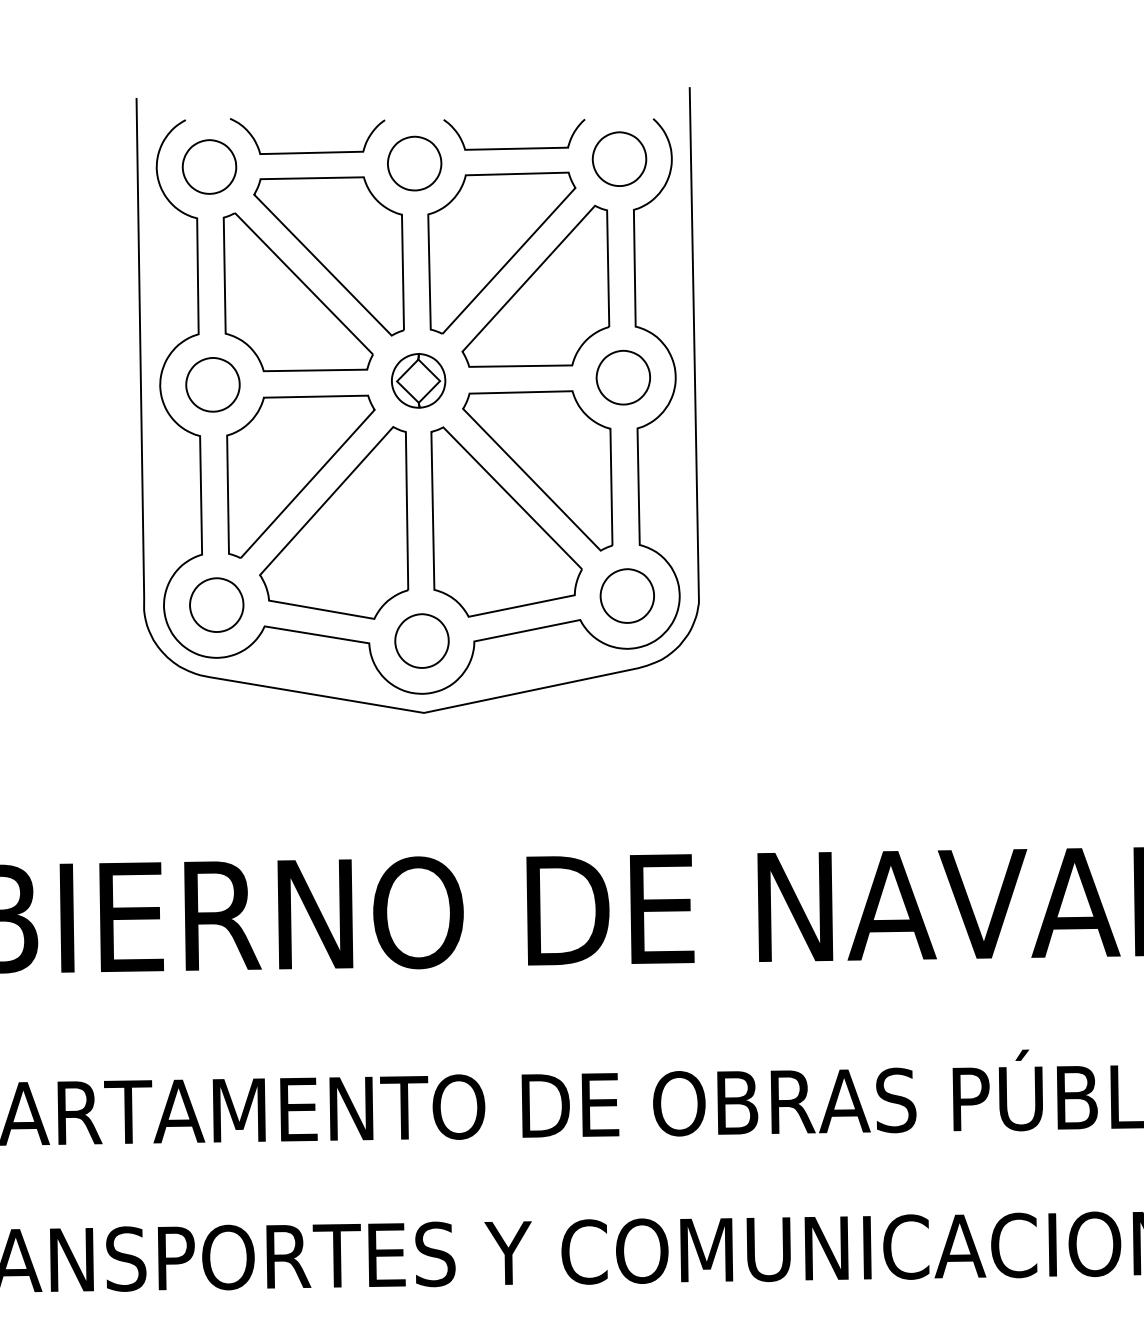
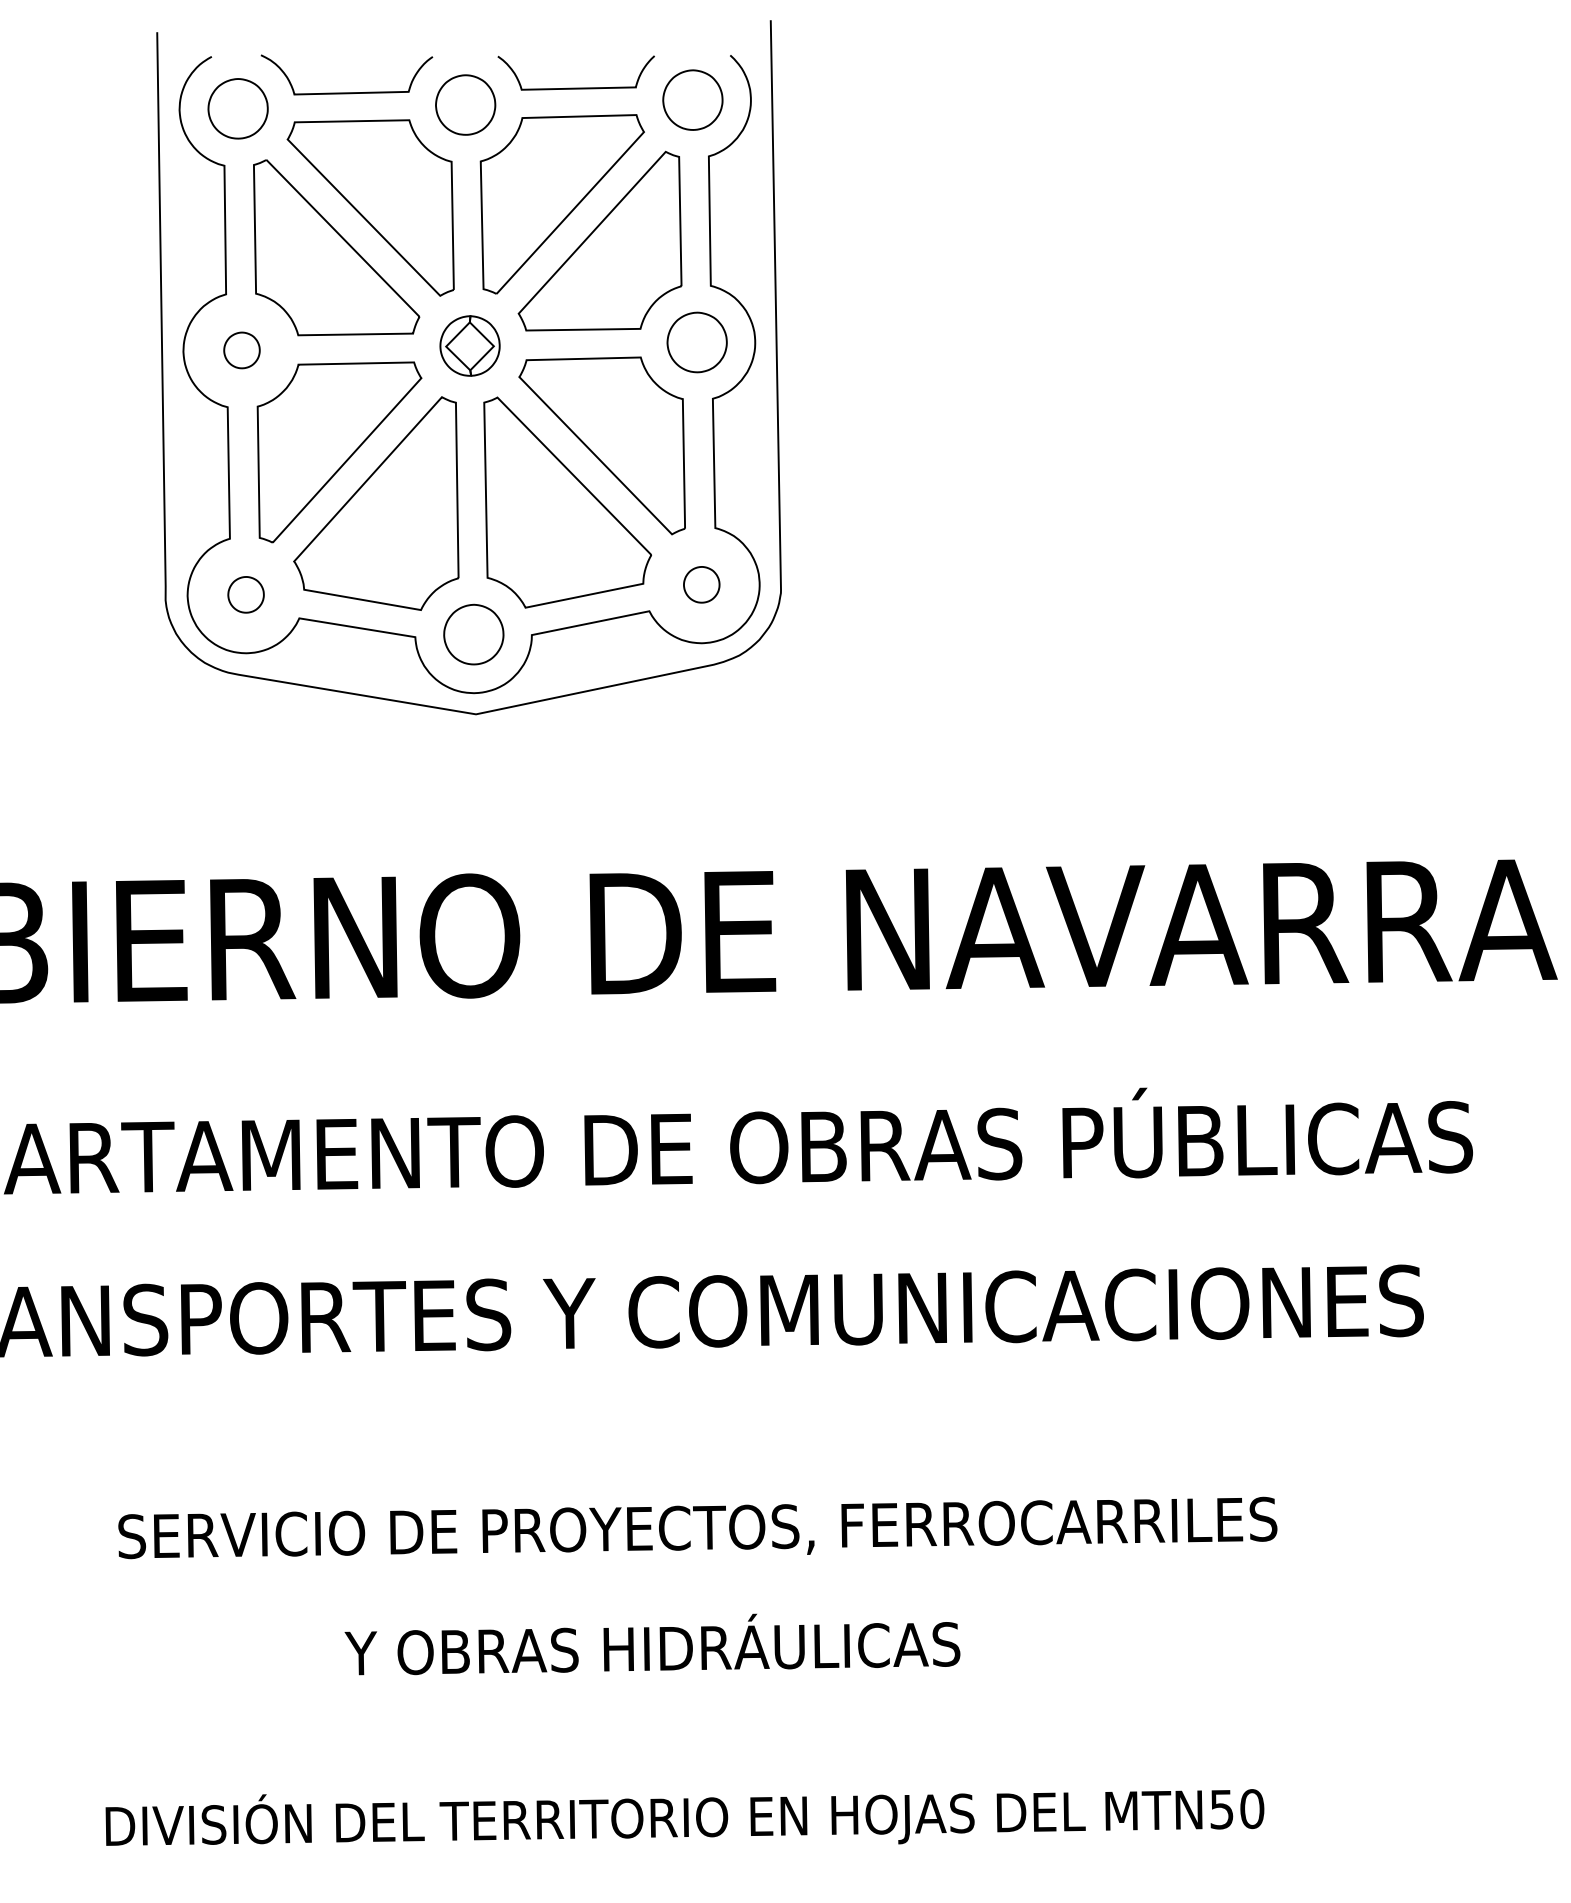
part: (212, 384) -> (241, 350), size x0.6
part: (627, 595) -> (701, 584), size x0.6
part: (216, 604) -> (245, 594), size x0.6

